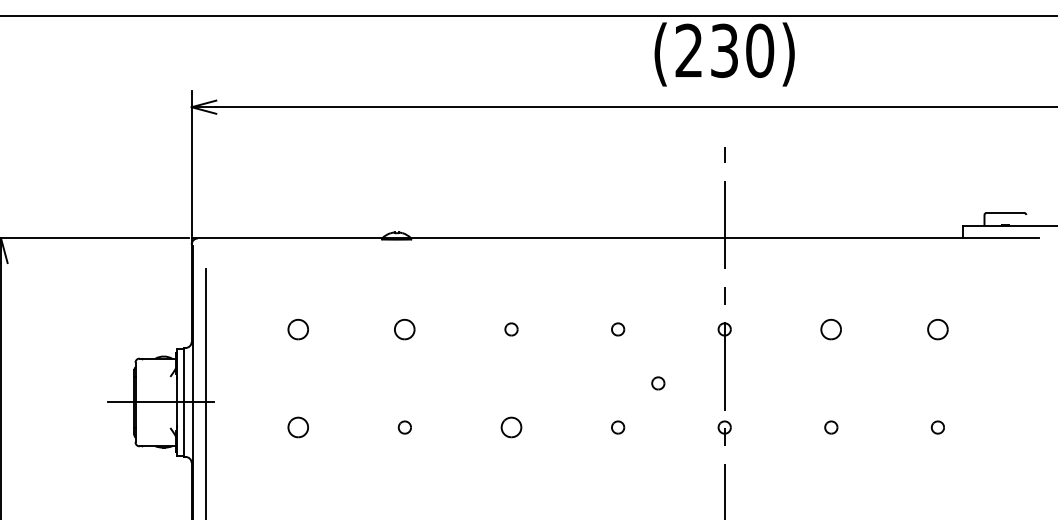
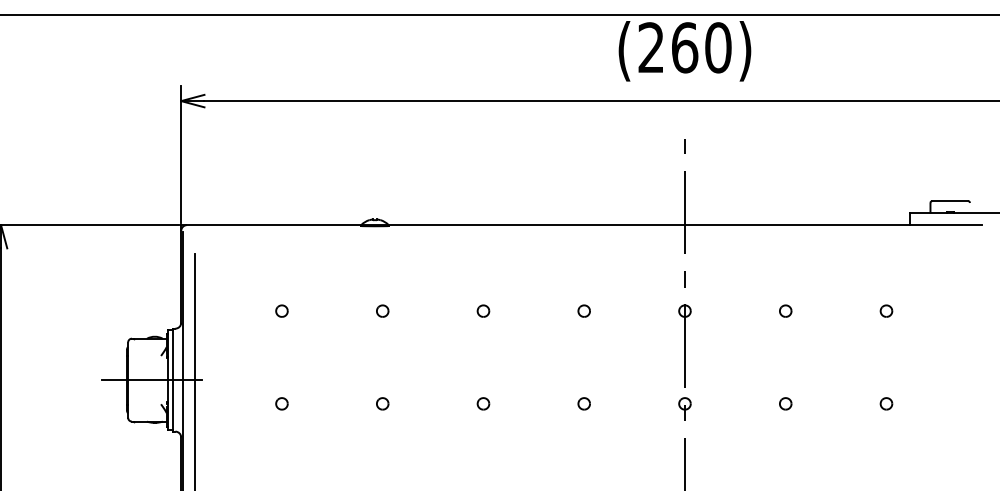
text: (725, 50) -> (685, 47), (230) -> (260)
part: (297, 328) -> (281, 310), size x0.62
part: (404, 328) -> (382, 310), size x0.62
part: (831, 328) -> (785, 310), size x0.62
part: (937, 328) -> (886, 310), size x0.62
part: (657, 382) -> (621, 361), removed
part: (297, 427) -> (281, 403), size x0.62
part: (511, 427) -> (483, 403), size x0.62

